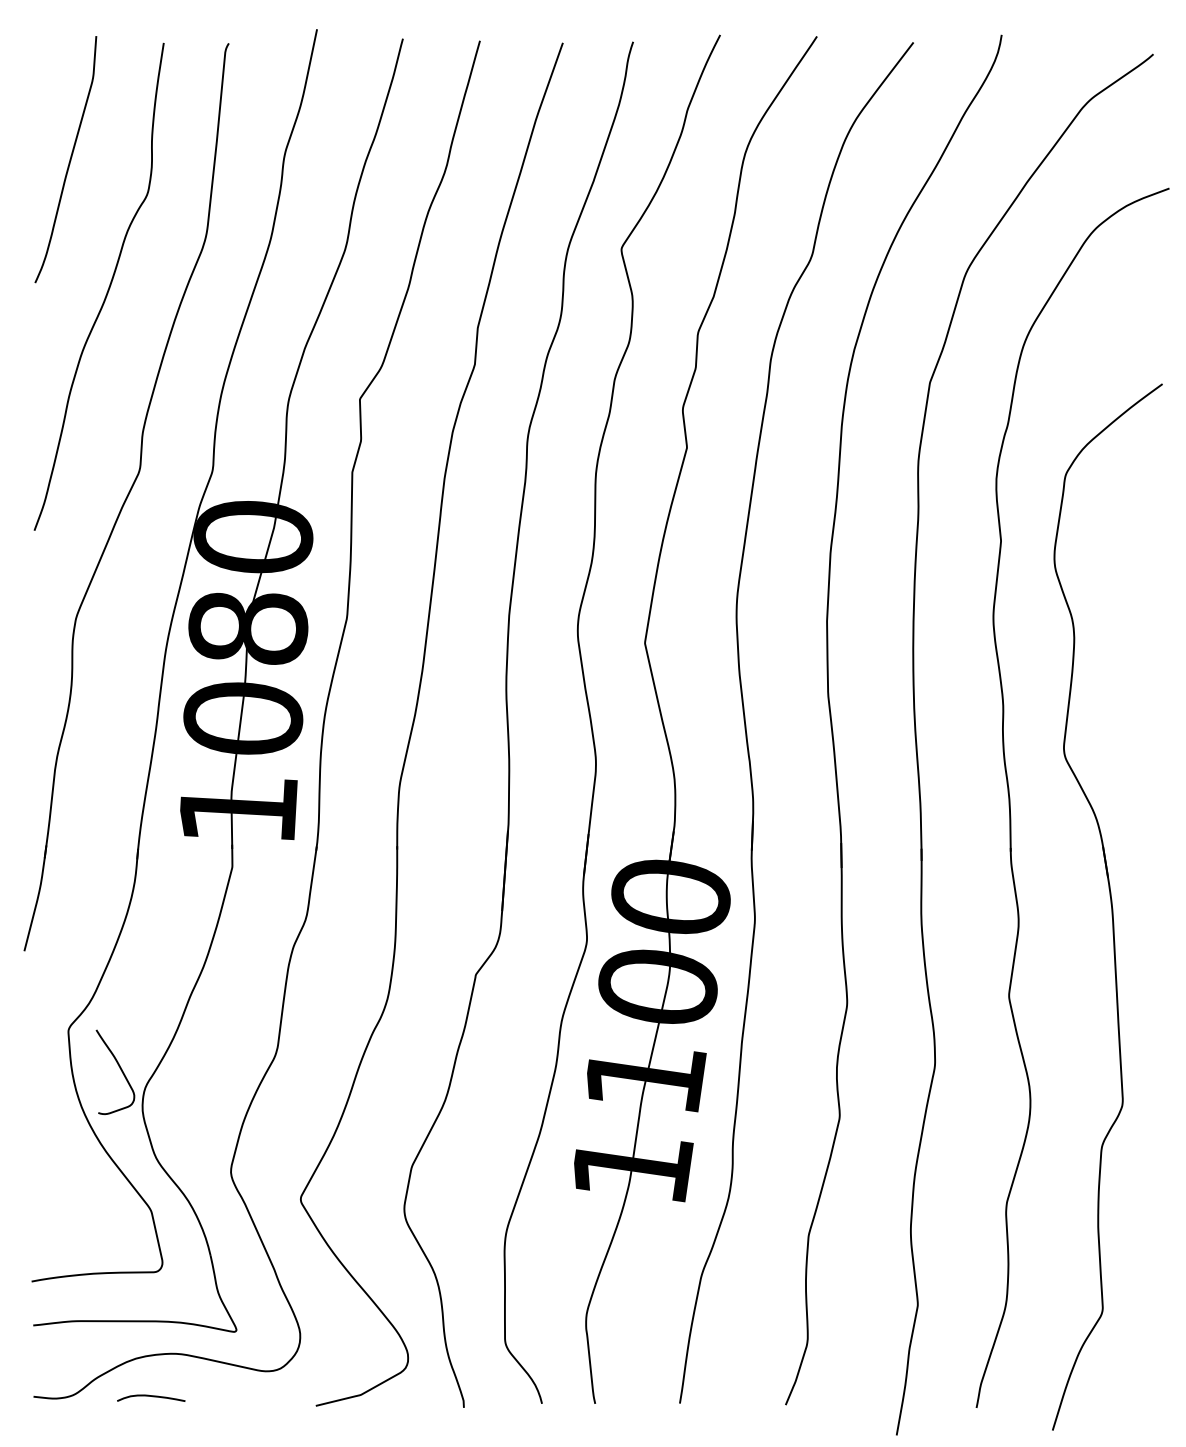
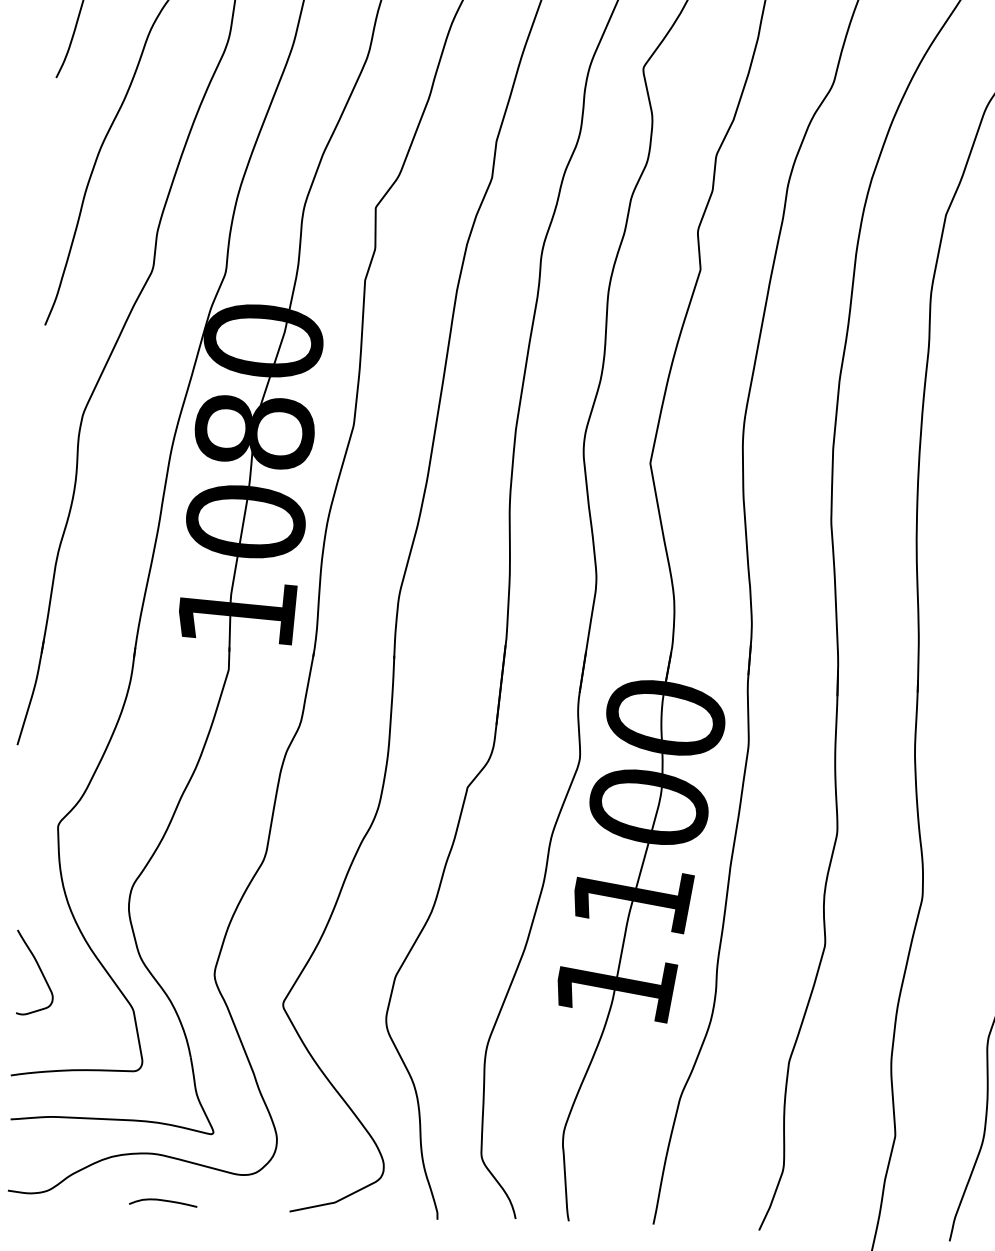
curve: (119, 1068) -> (39, 969), moved
curve: (151, 1396) -> (163, 1200), moved

